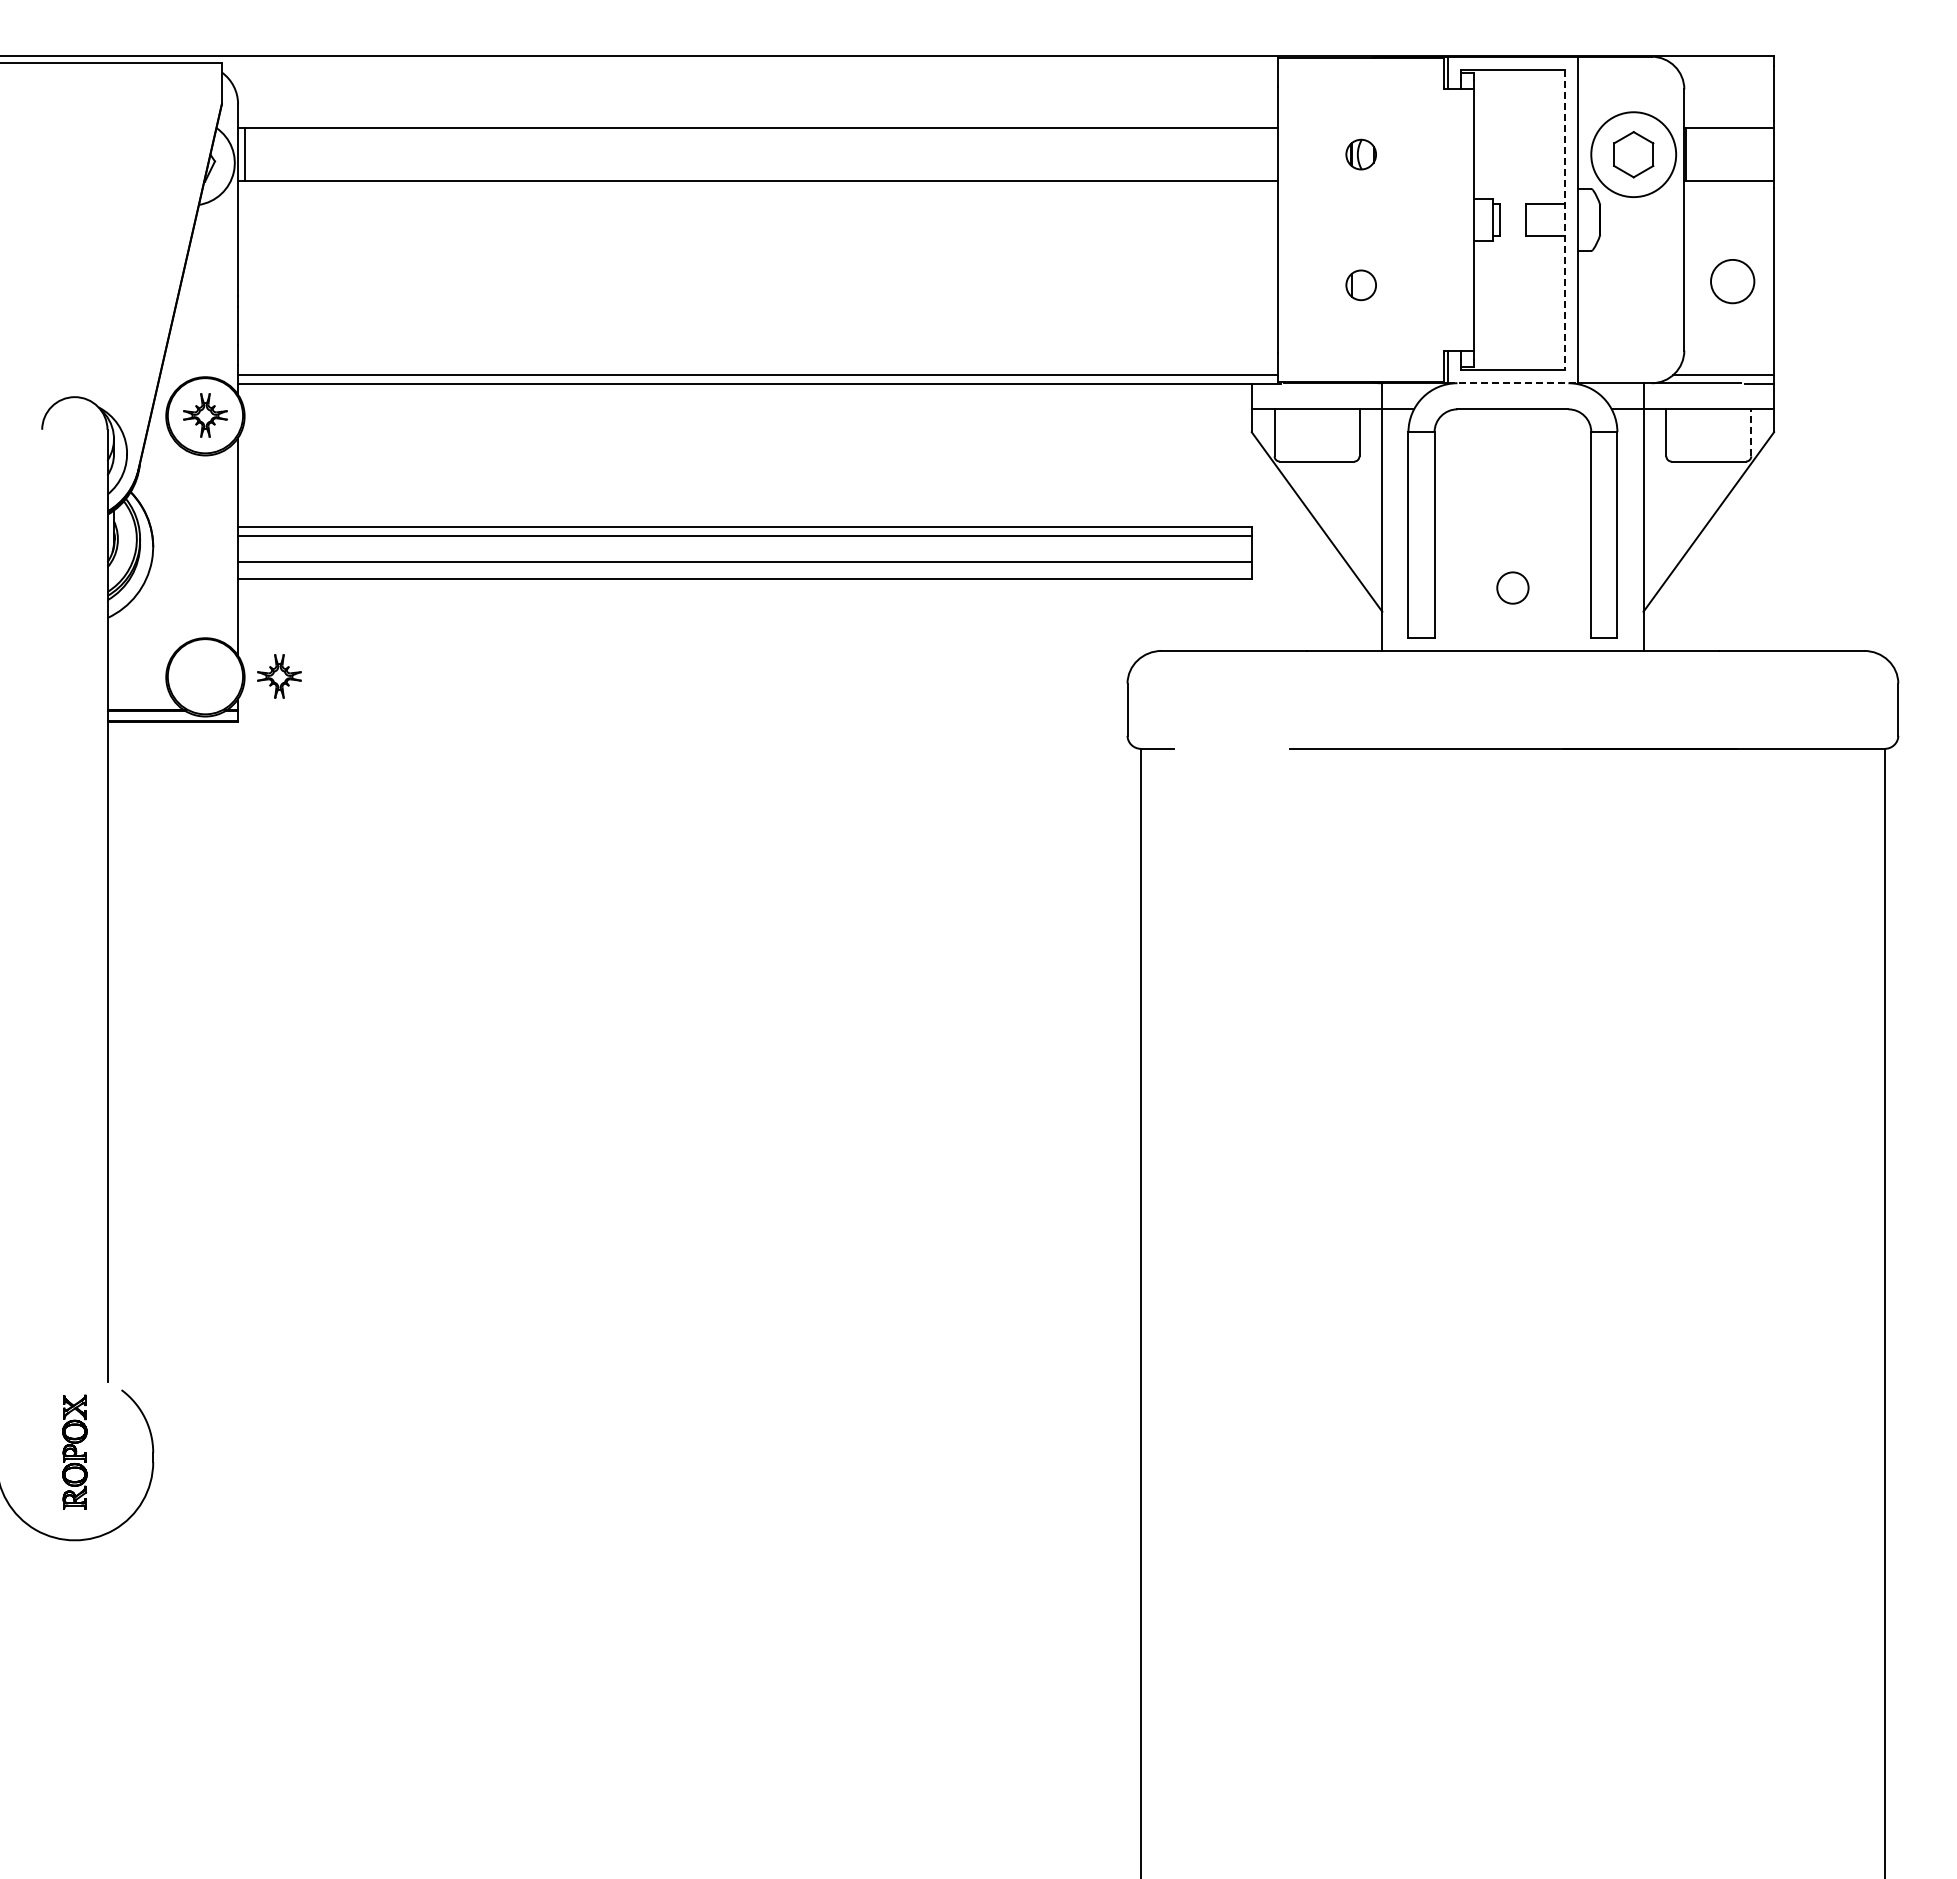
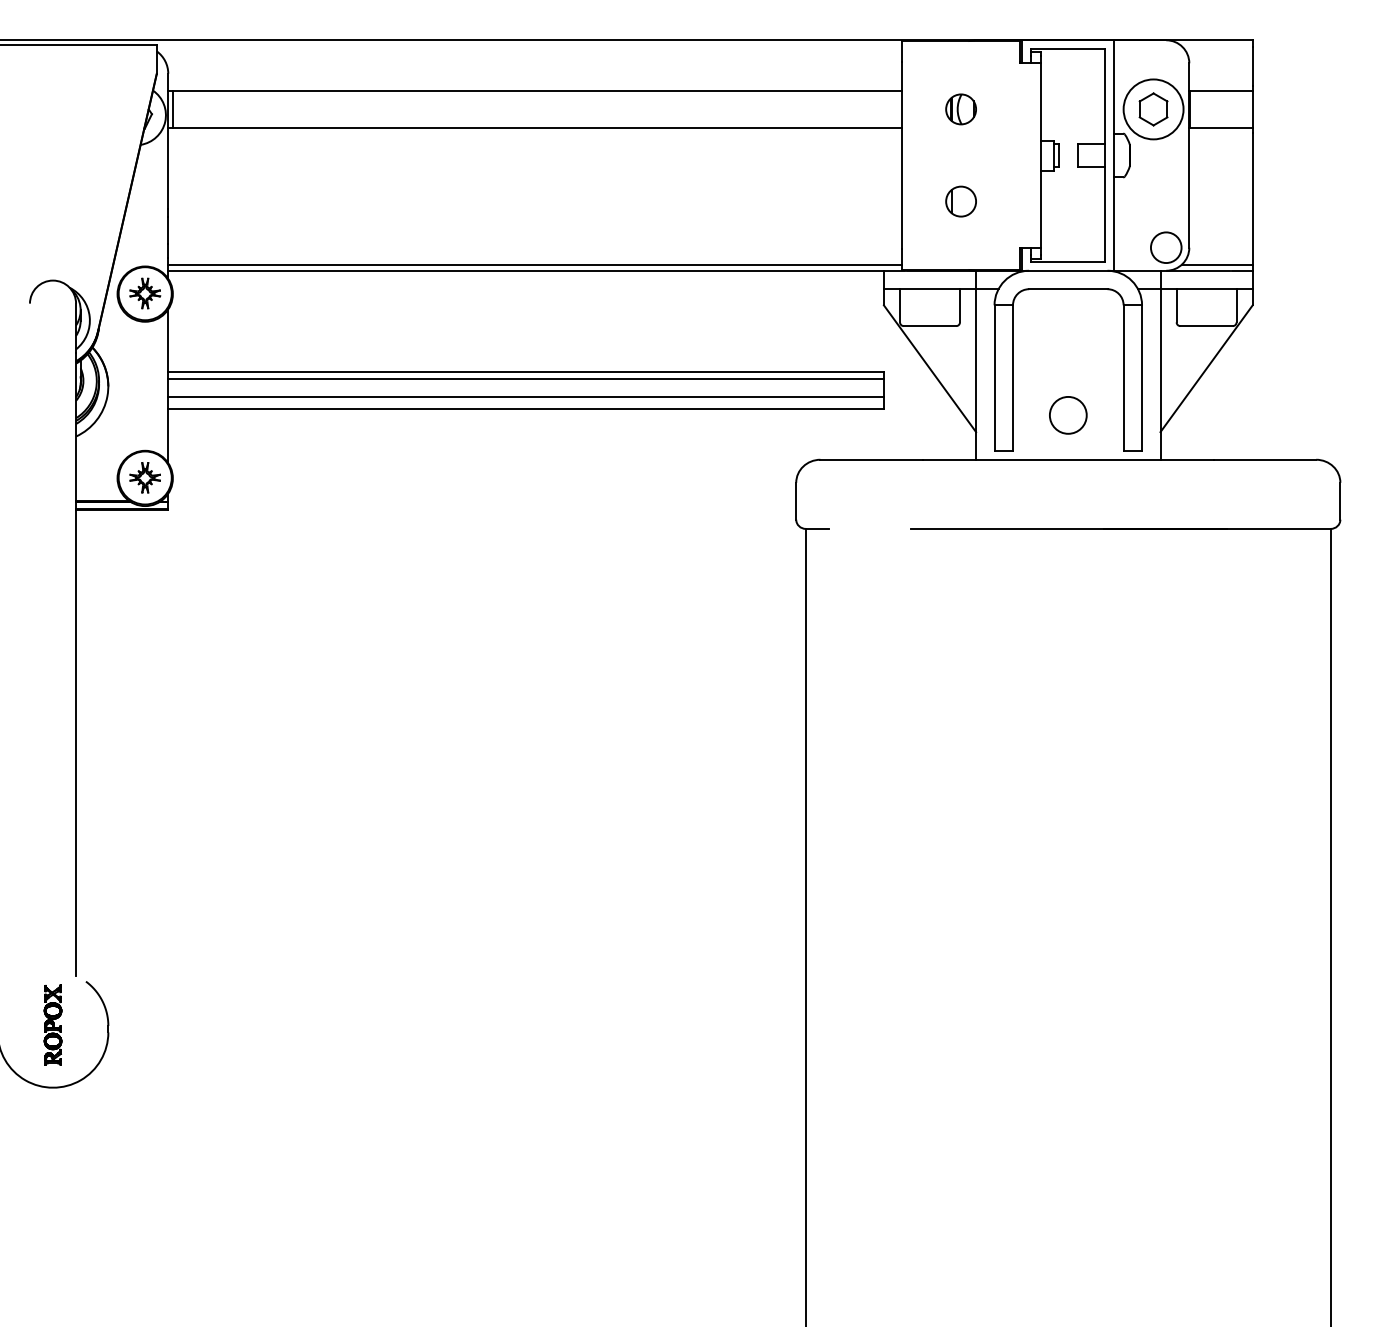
part: (1361, 154) -> (961, 109), size x1.43
line: (1565, 220) -> (1105, 155), dashed -> solid
circle: (1732, 281) -> (1166, 247), moved
part: (1361, 285) -> (961, 201), size x1.43
line: (1513, 383) -> (1068, 270), dashed -> solid
line: (1751, 432) -> (1236, 305), dashed -> solid
circle: (1512, 587) -> (1068, 414), size x1.67
part: (279, 676) -> (145, 477), moved

